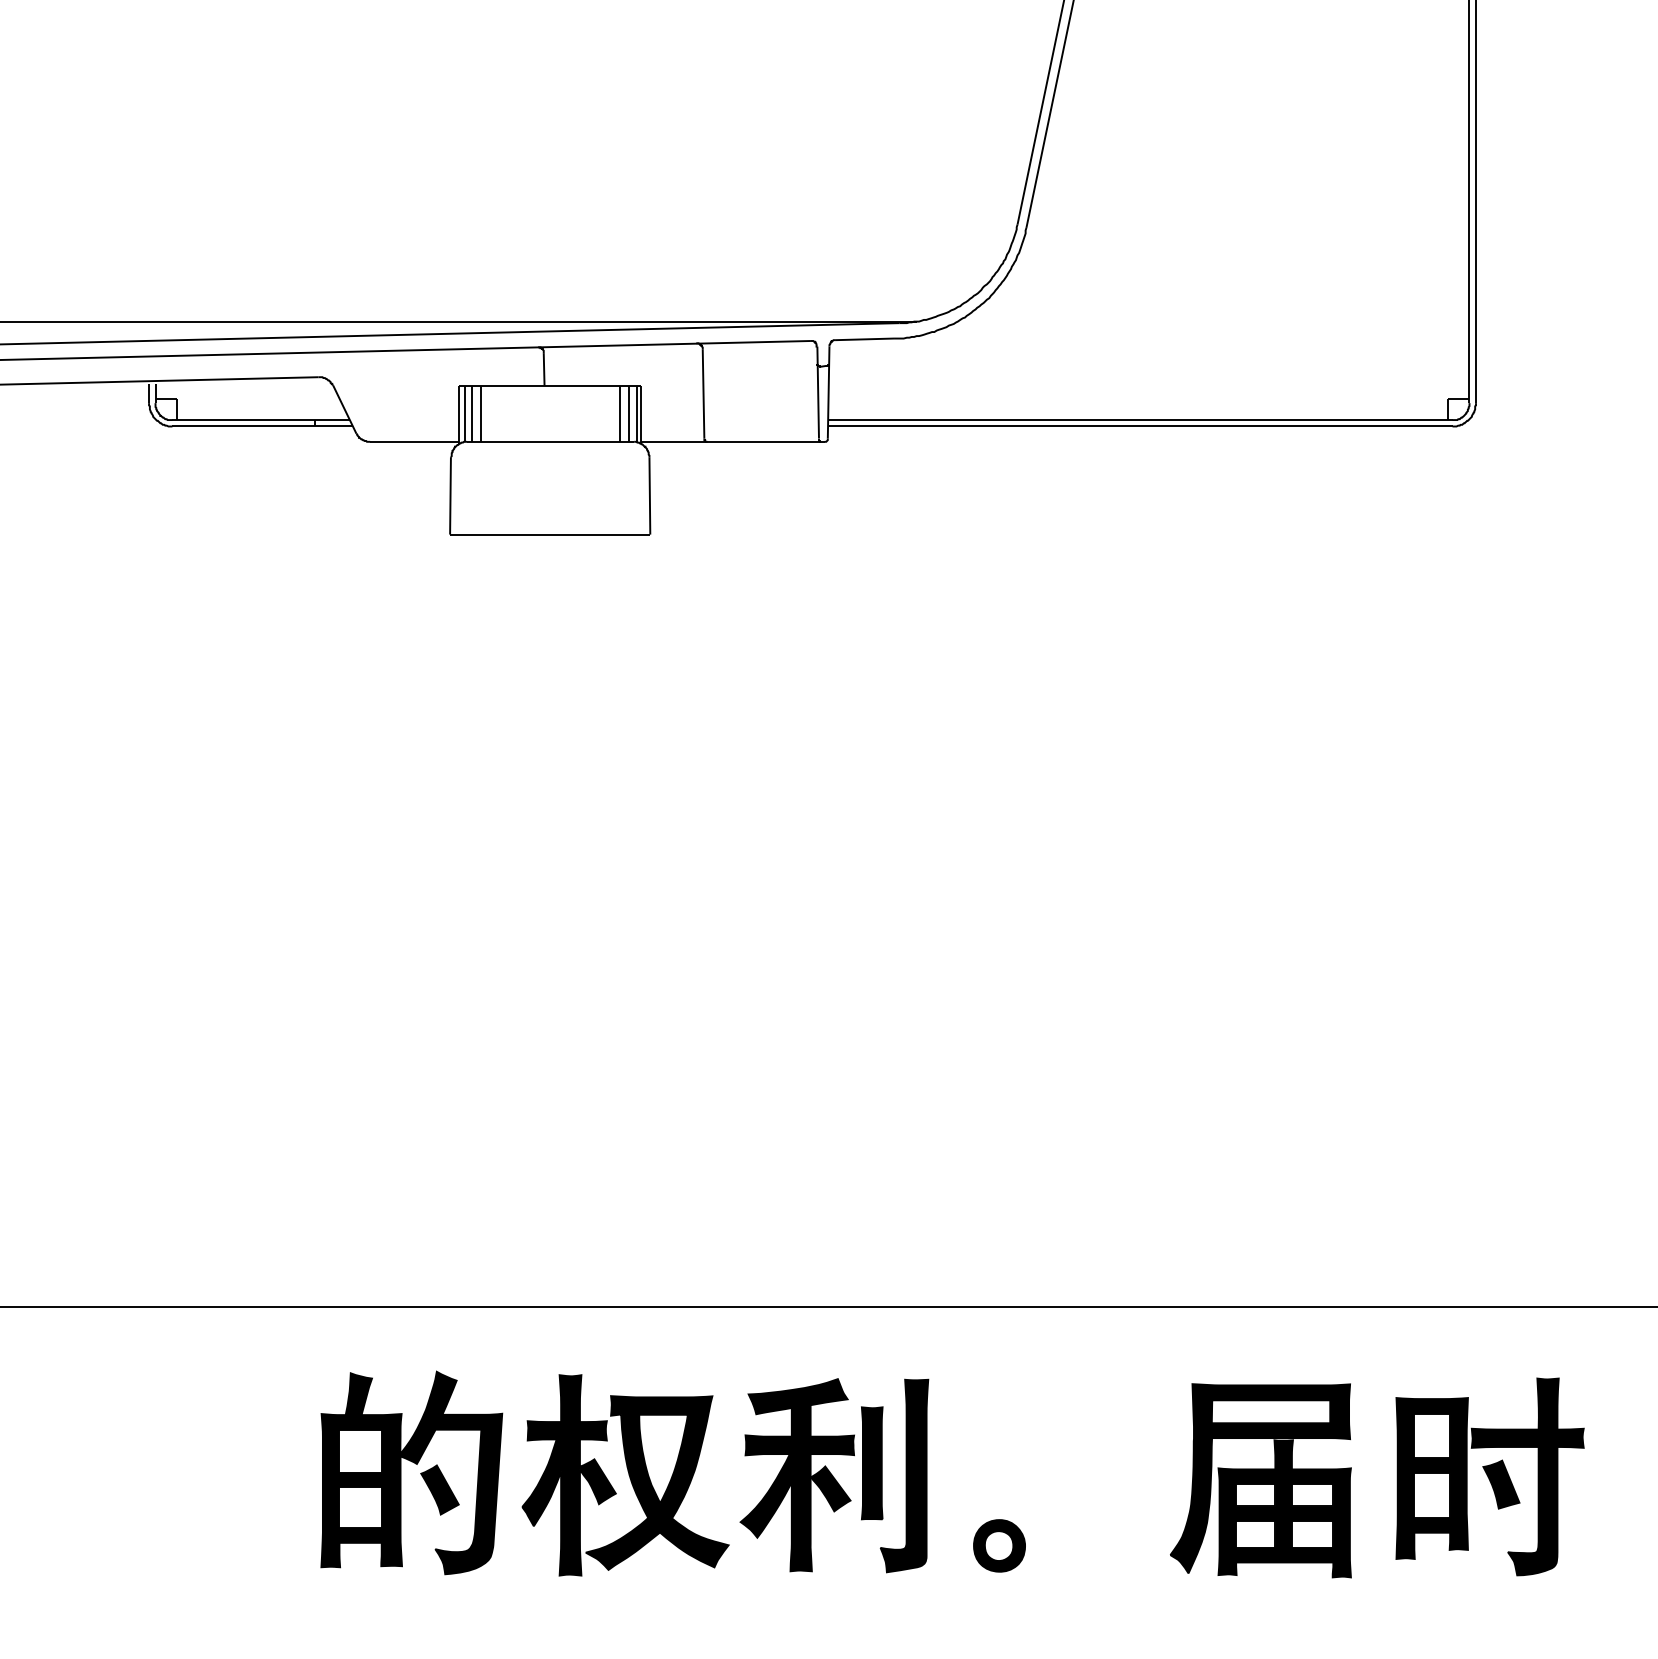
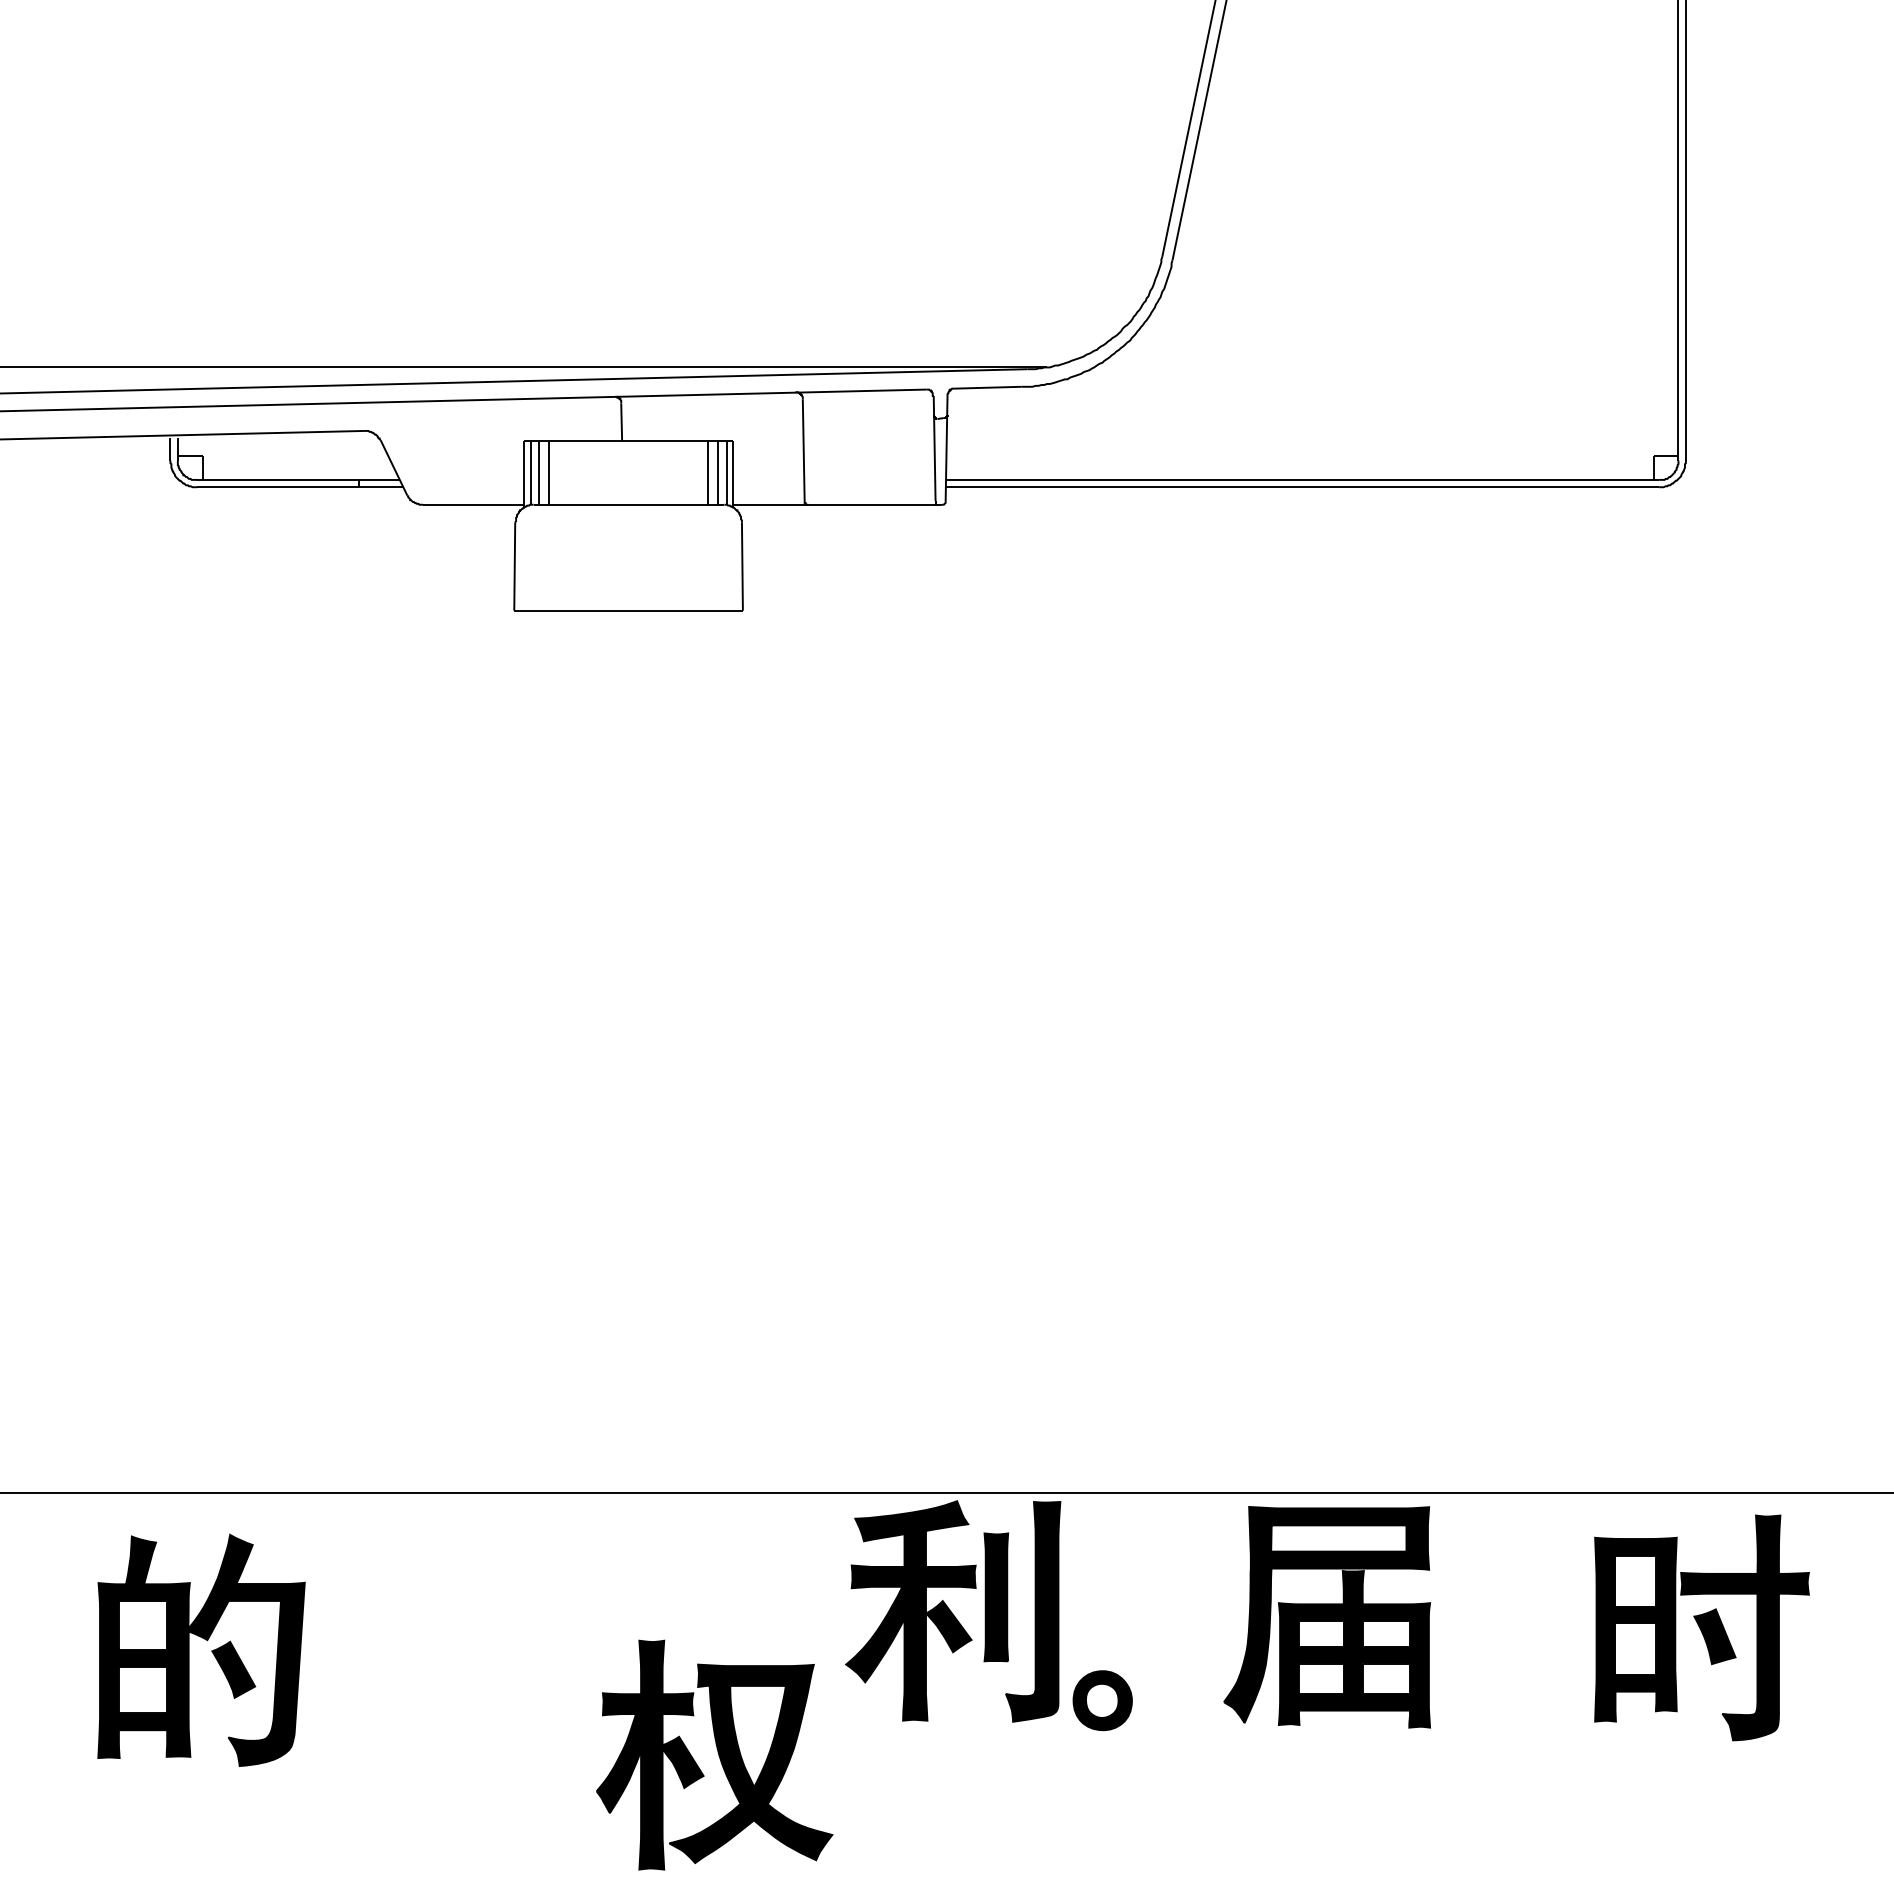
part: (417, 1465) -> (207, 1641), moved
part: (625, 1474) -> (714, 1754), moved
part: (834, 1475) -> (953, 1611), moved
part: (1489, 1476) -> (1701, 1627), moved
part: (1261, 1480) -> (1327, 1617), moved
part: (999, 1545) -> (1102, 1700), moved

